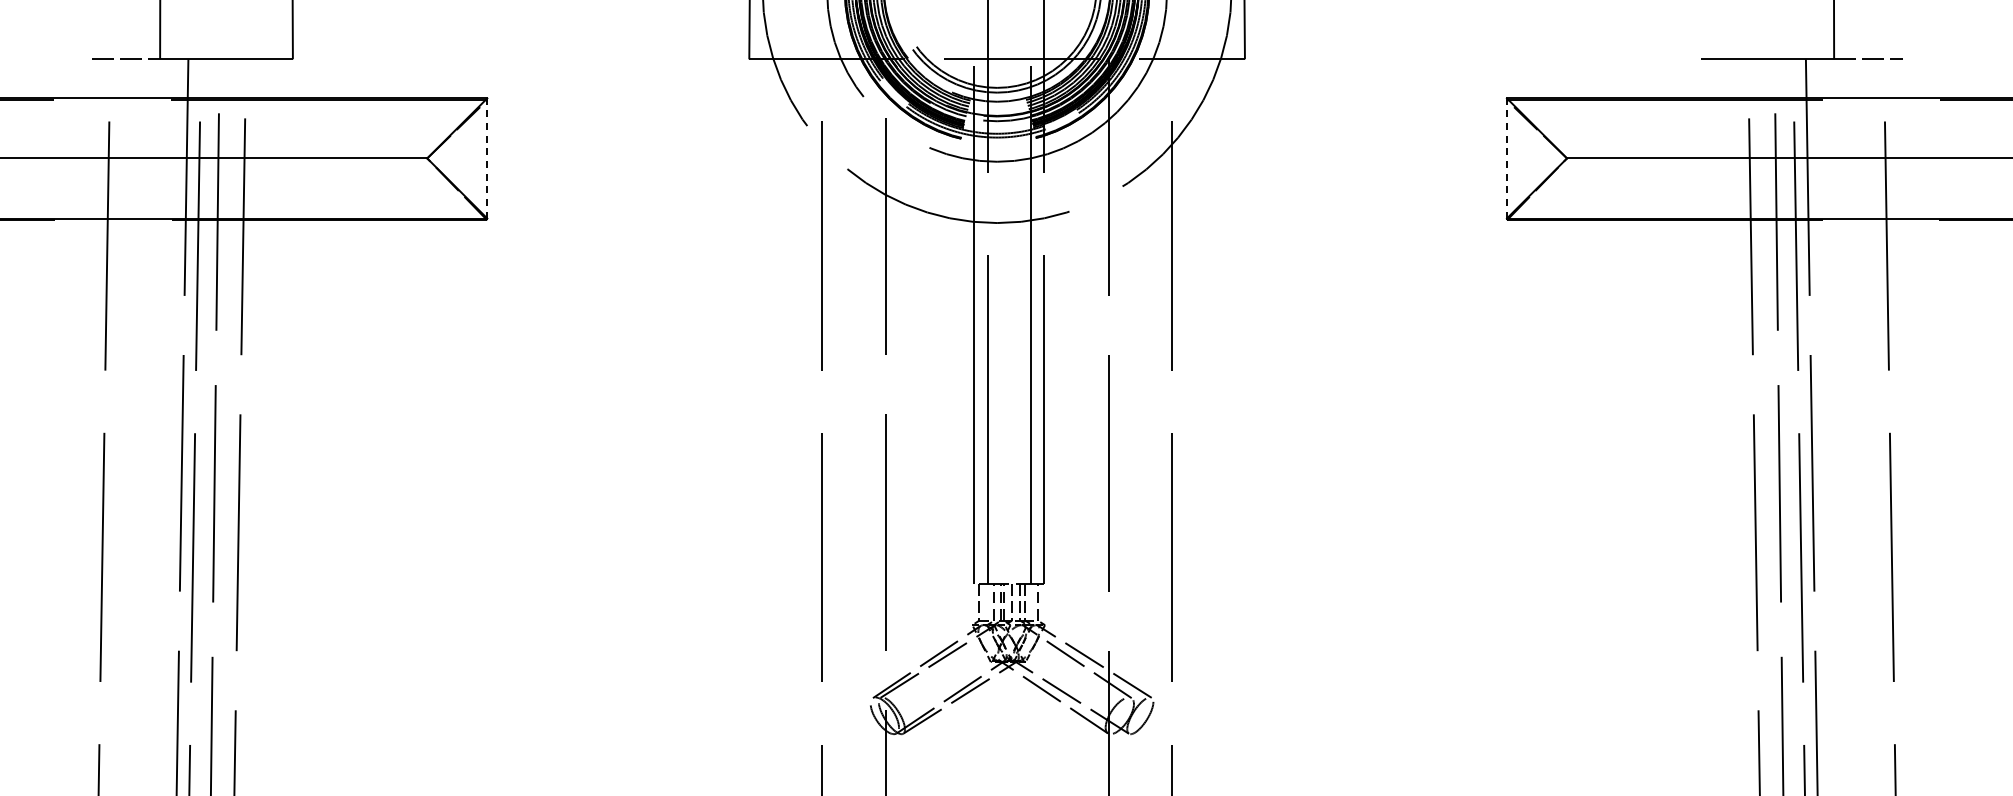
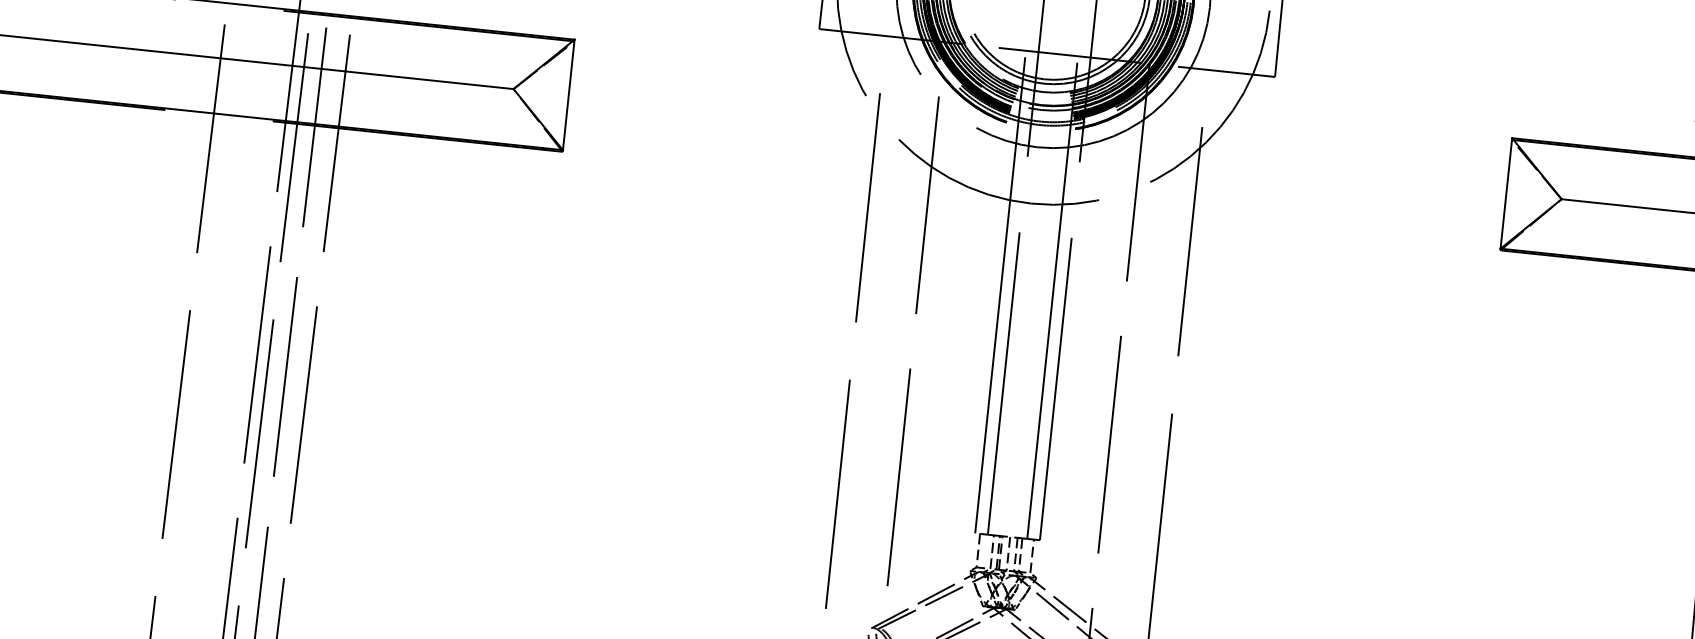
line: (487, 157) -> (569, 94), dashed -> solid
line: (1506, 157) -> (1506, 192), dashed -> solid

